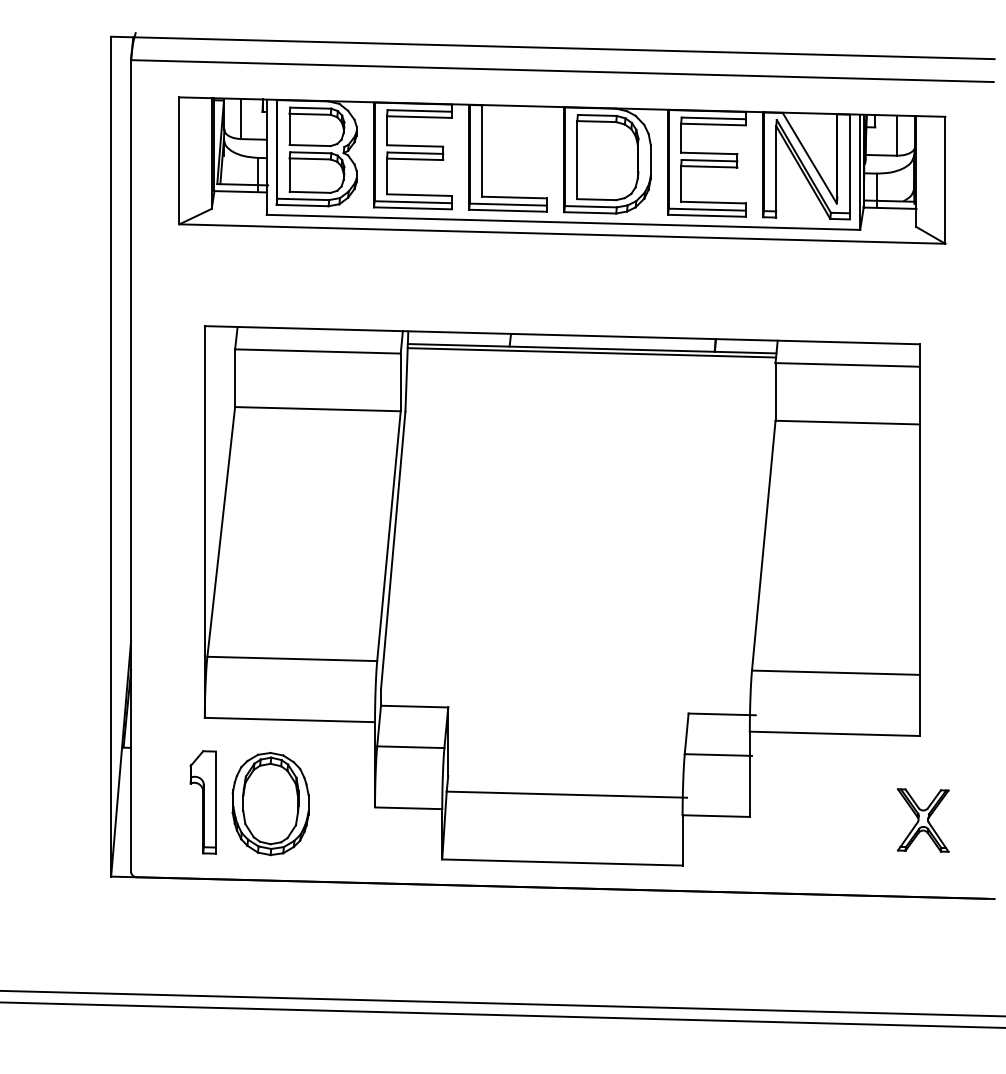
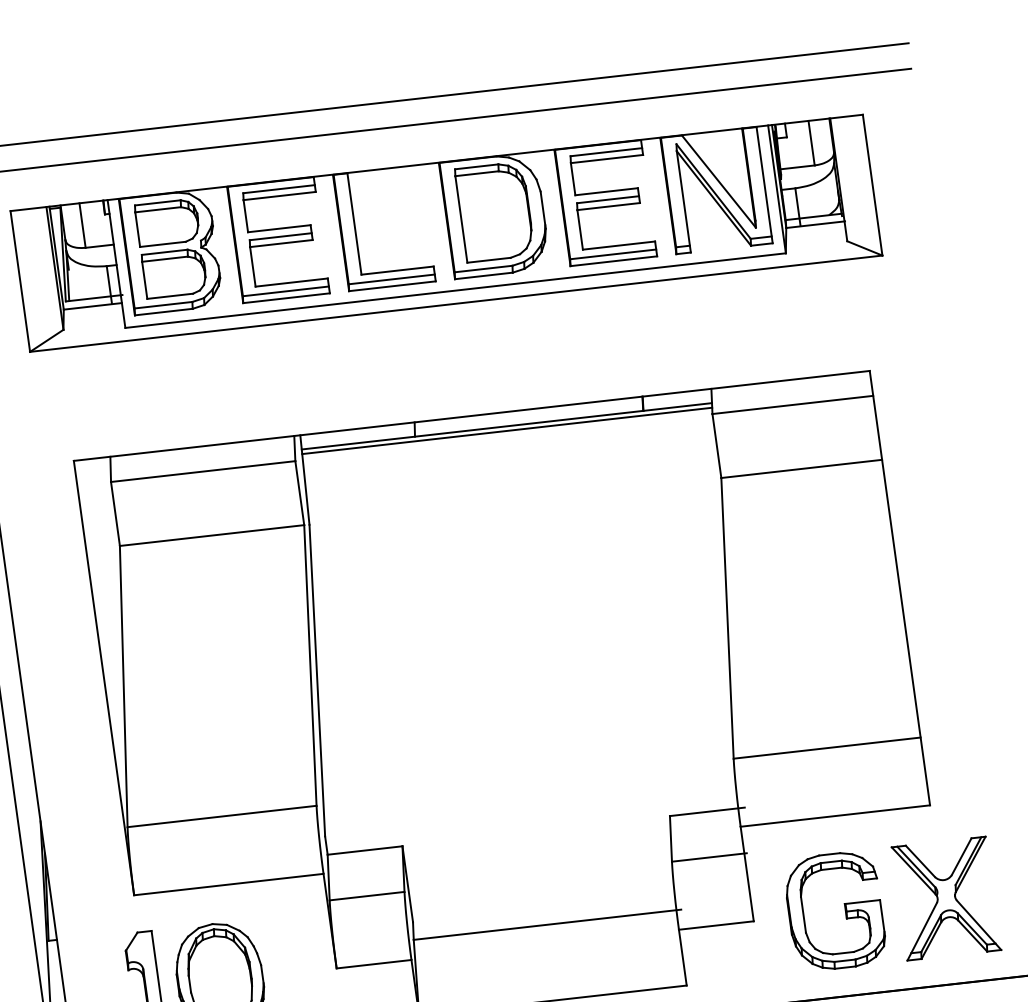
part: (831, 813) -> (843, 904), added
part: (923, 820) -> (946, 898), size x1.67

